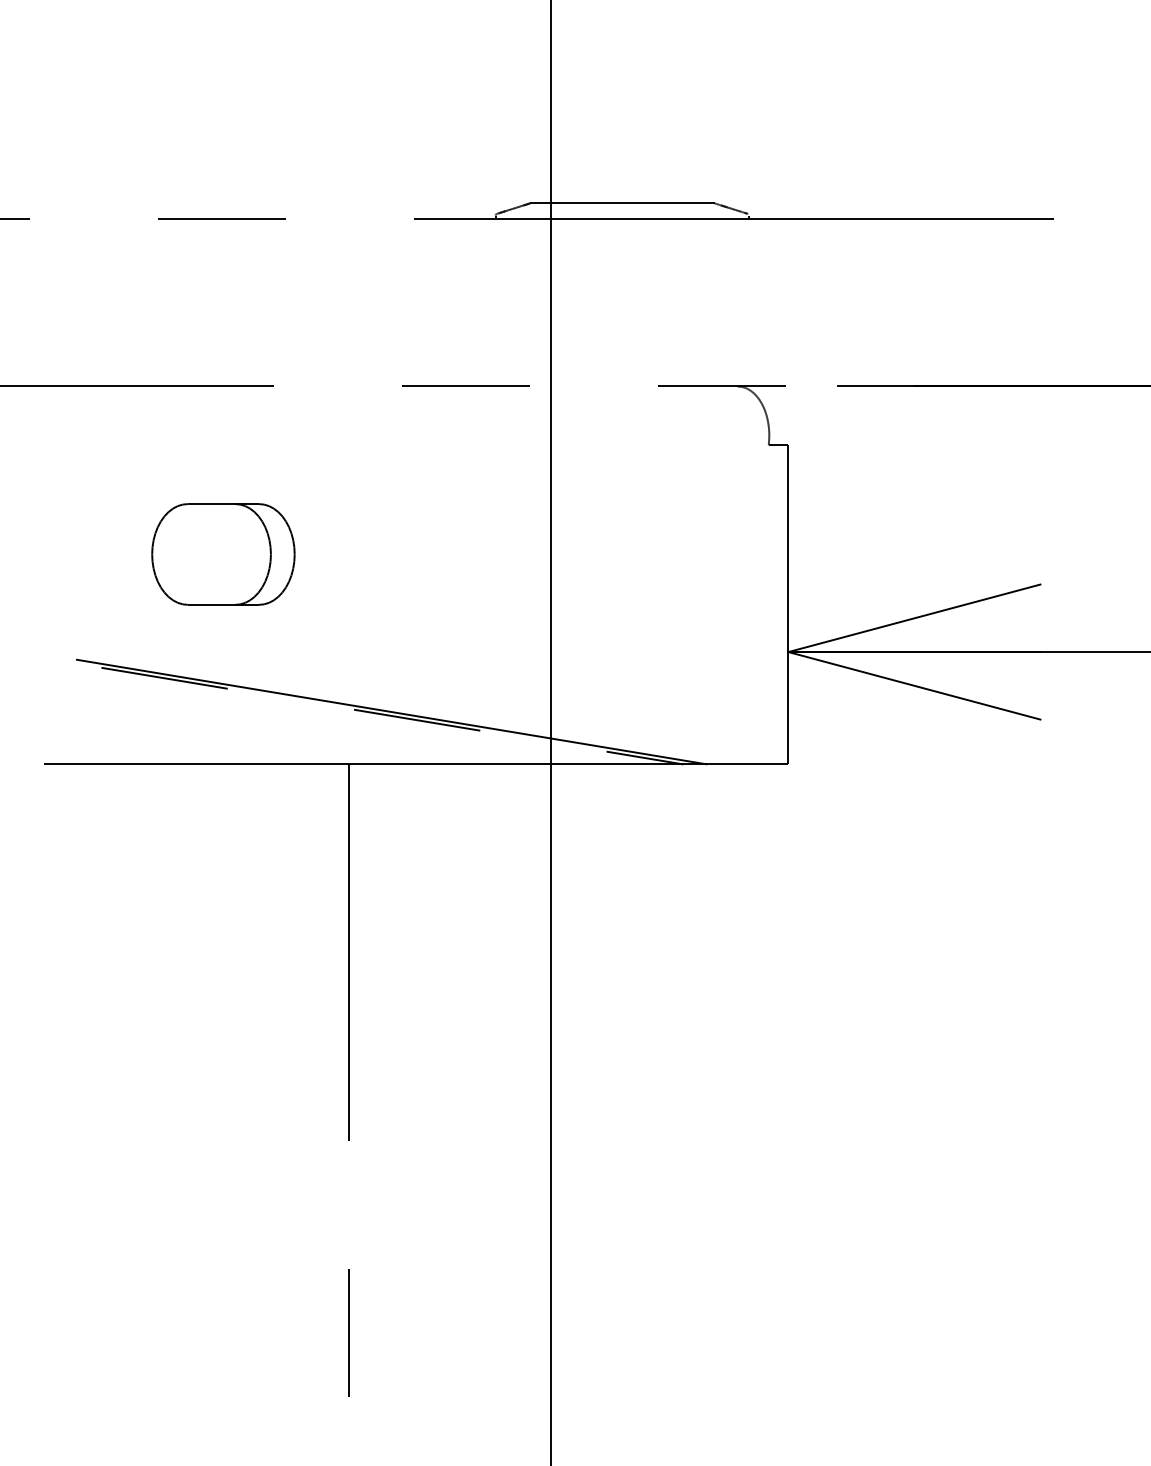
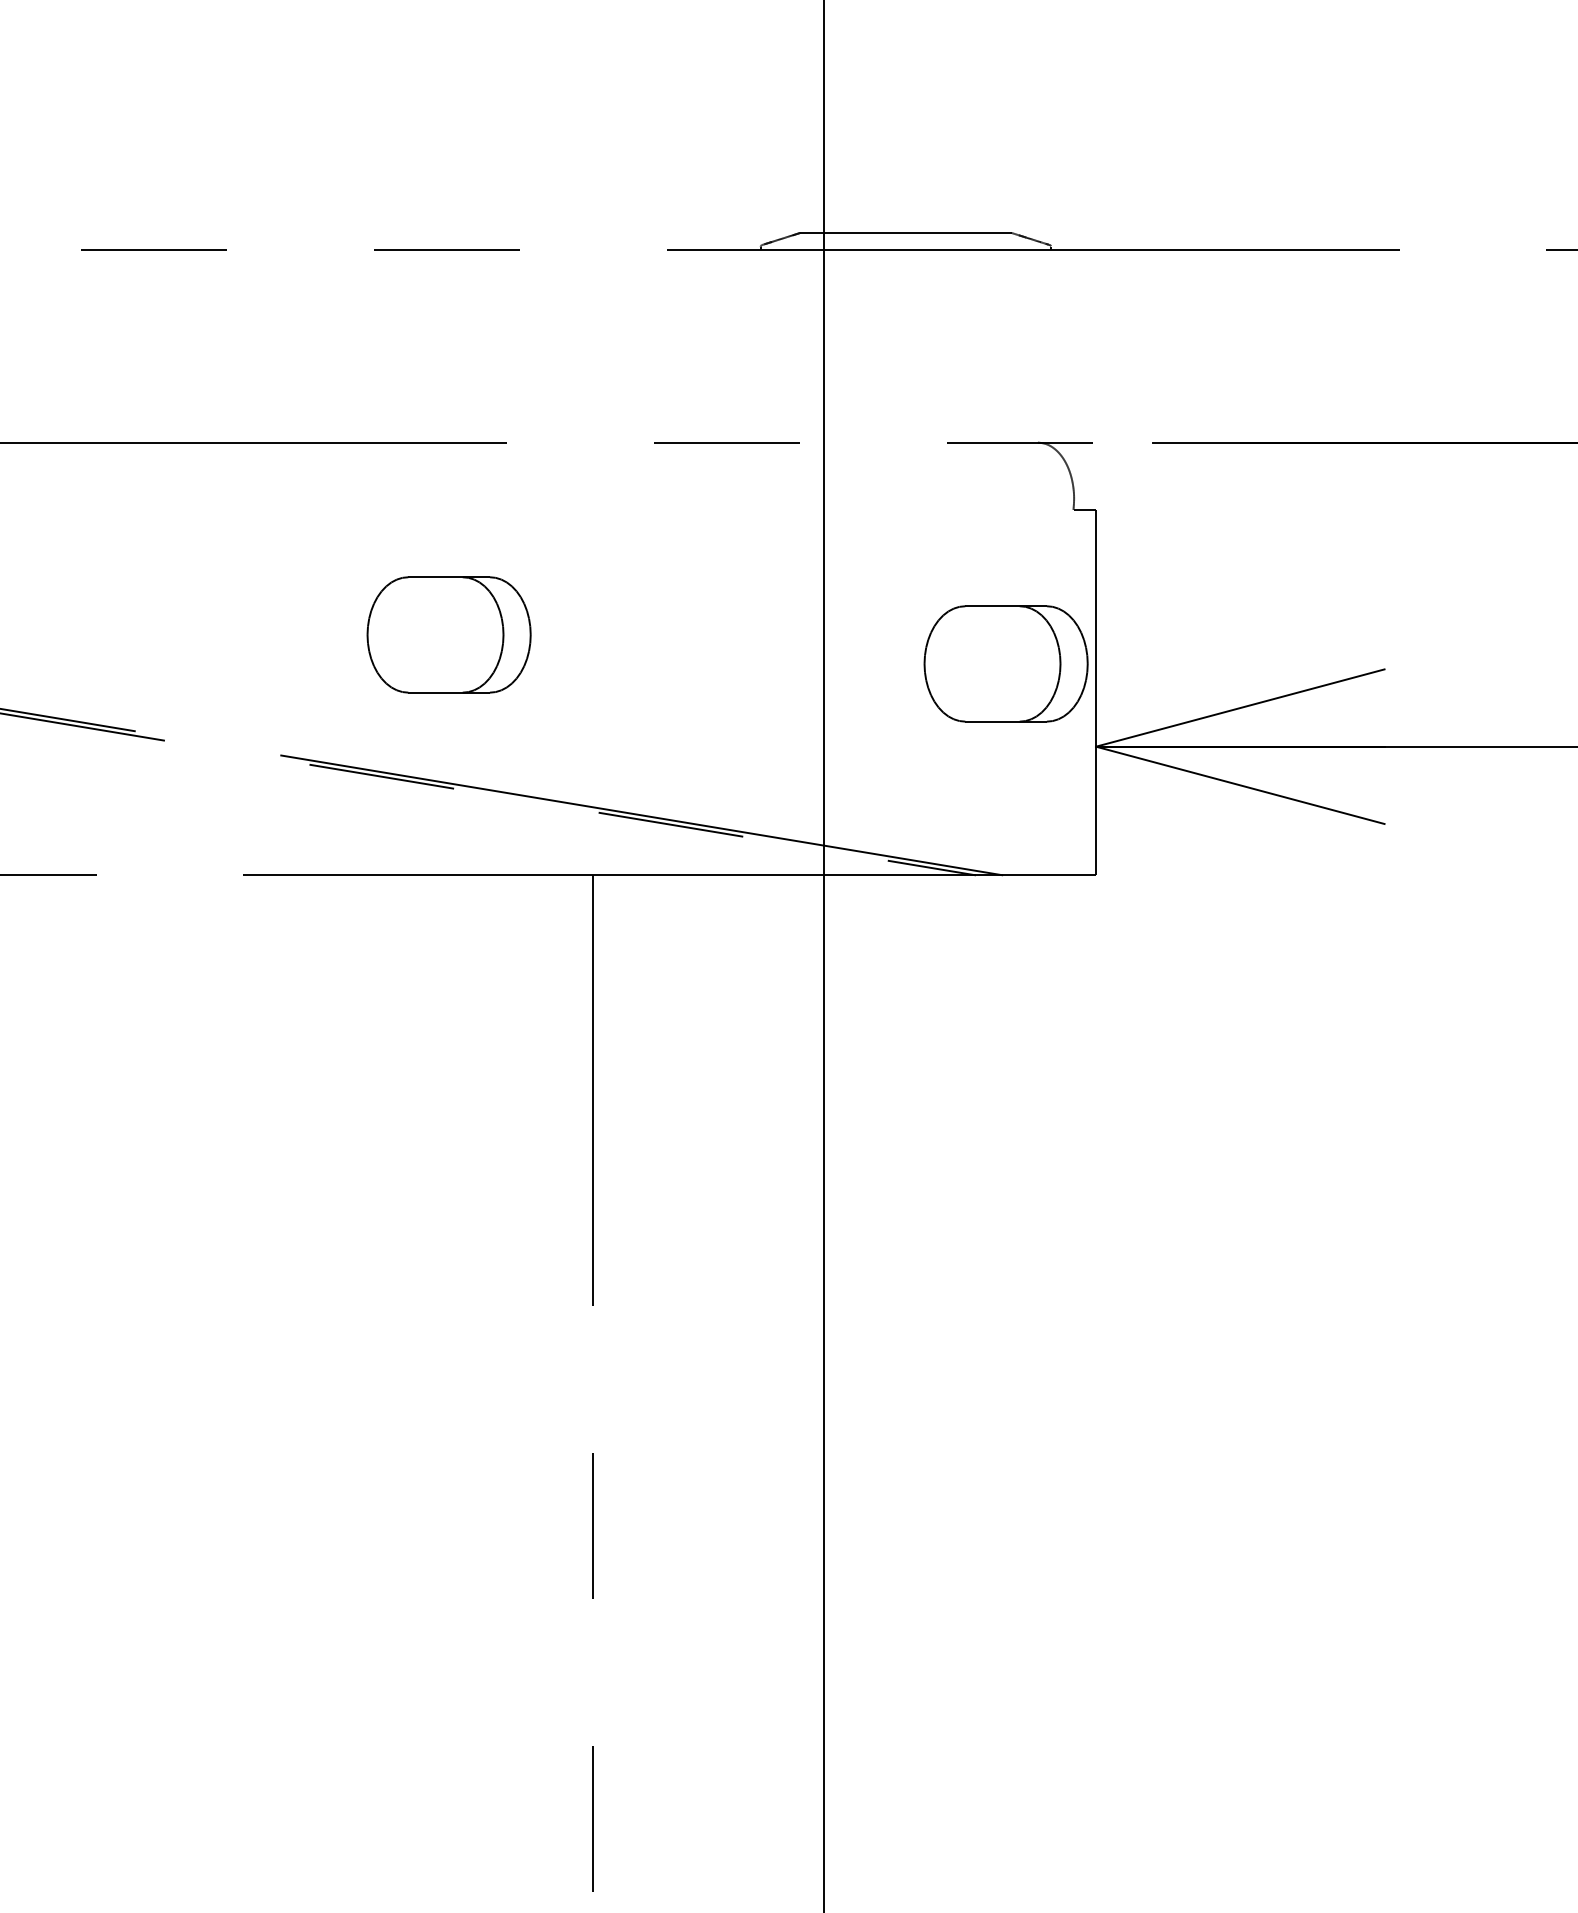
part: (709, 579) -> (1005, 663), added

